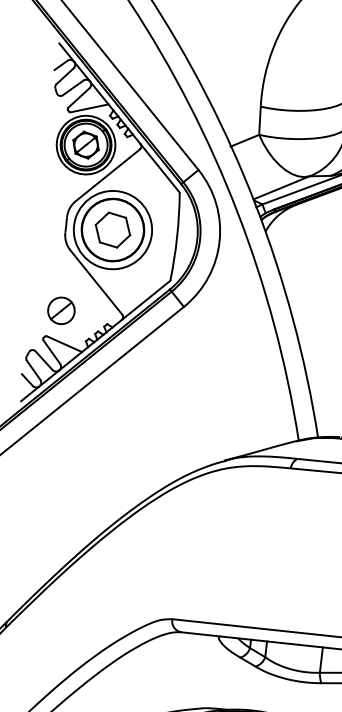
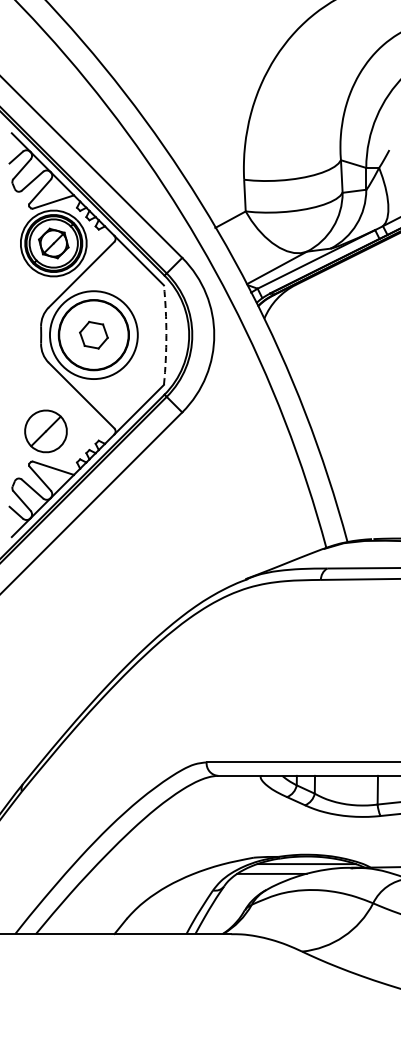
part: (112, 230) -> (93, 335), size x0.7
arc: (177, 237) -> (166, 335), solid -> dashed
part: (60, 310) -> (45, 431), size x1.4

